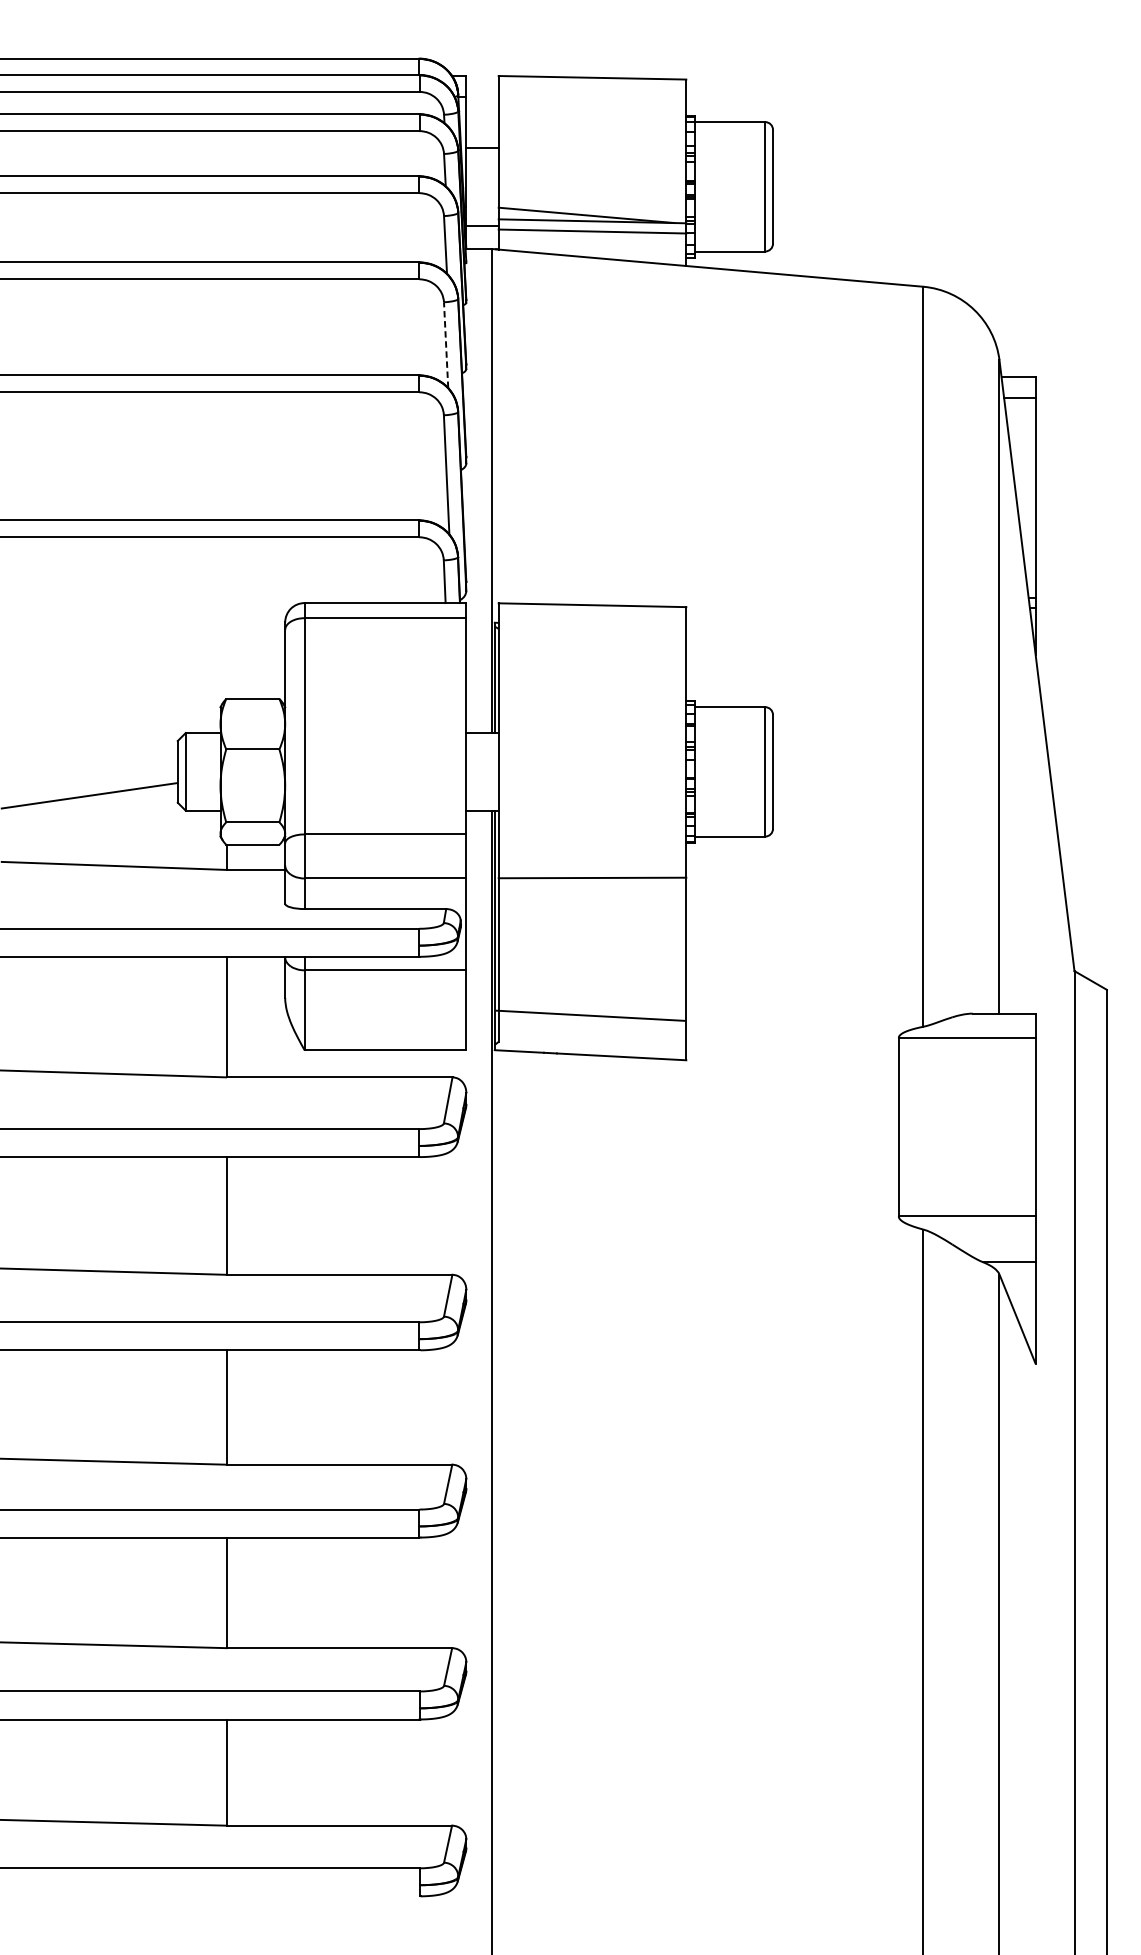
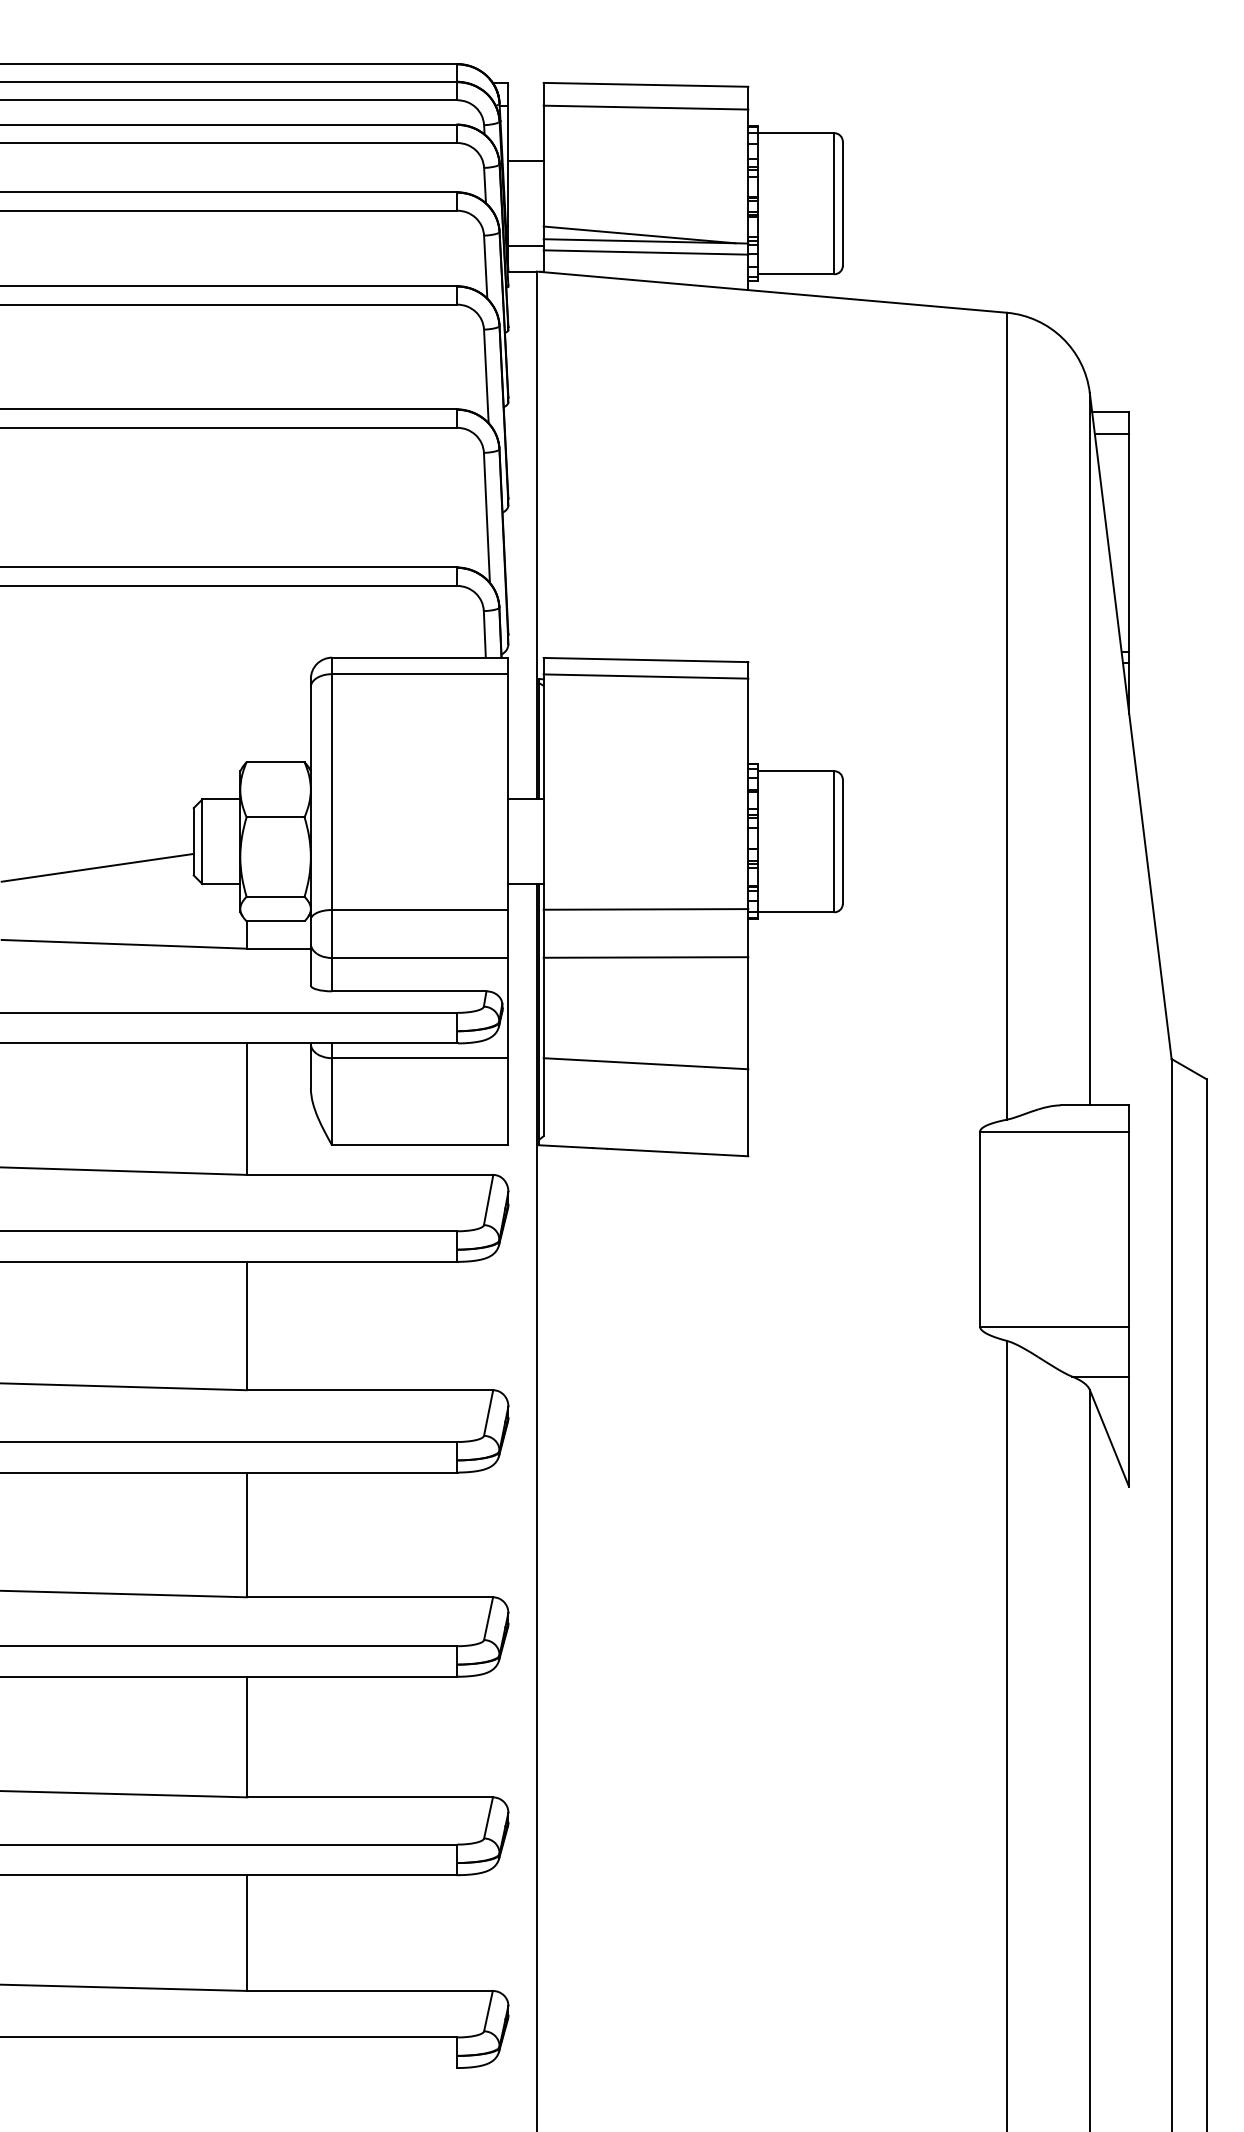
line: (592, 98) -> (645, 107), added
line: (446, 345) -> (486, 376), dashed -> solid
line: (592, 620) -> (645, 676), added
line: (592, 833) -> (645, 909), added
line: (590, 1015) -> (645, 1063), moved

